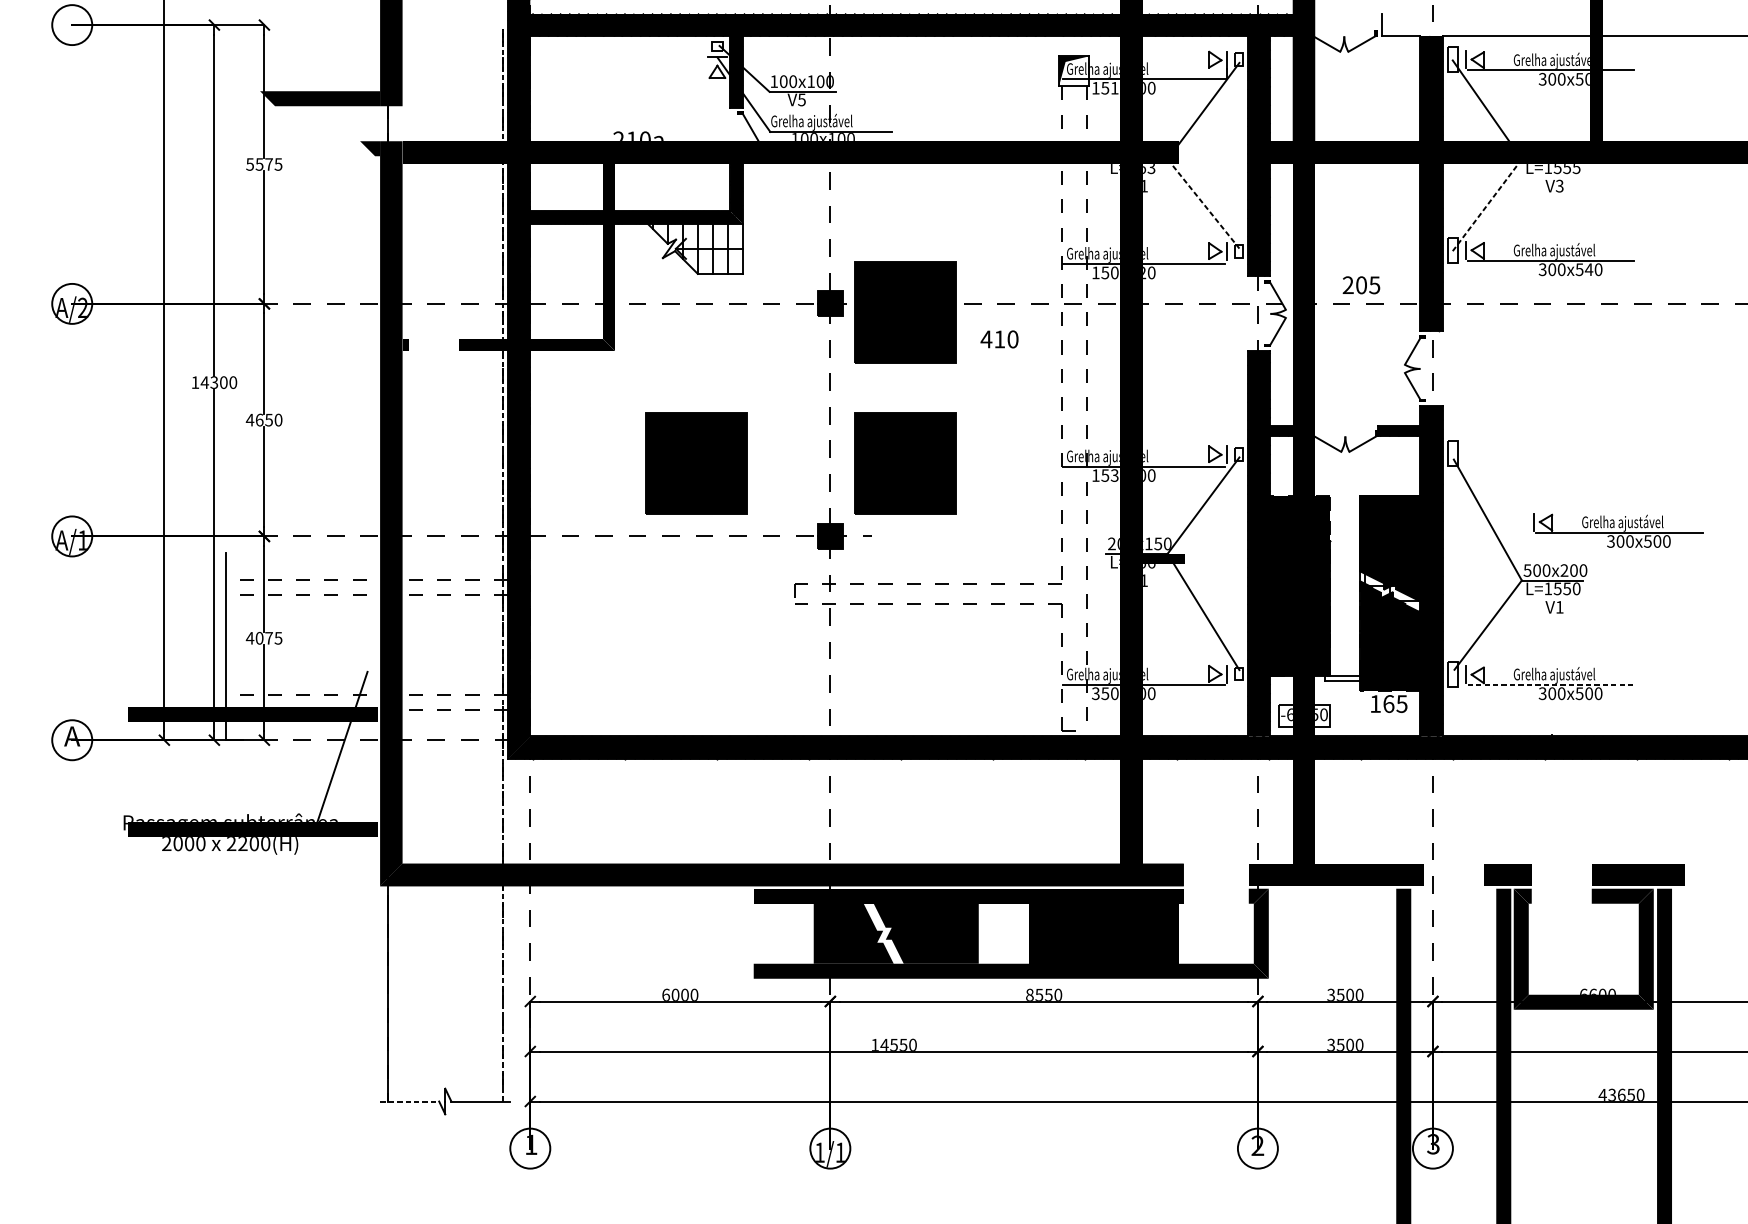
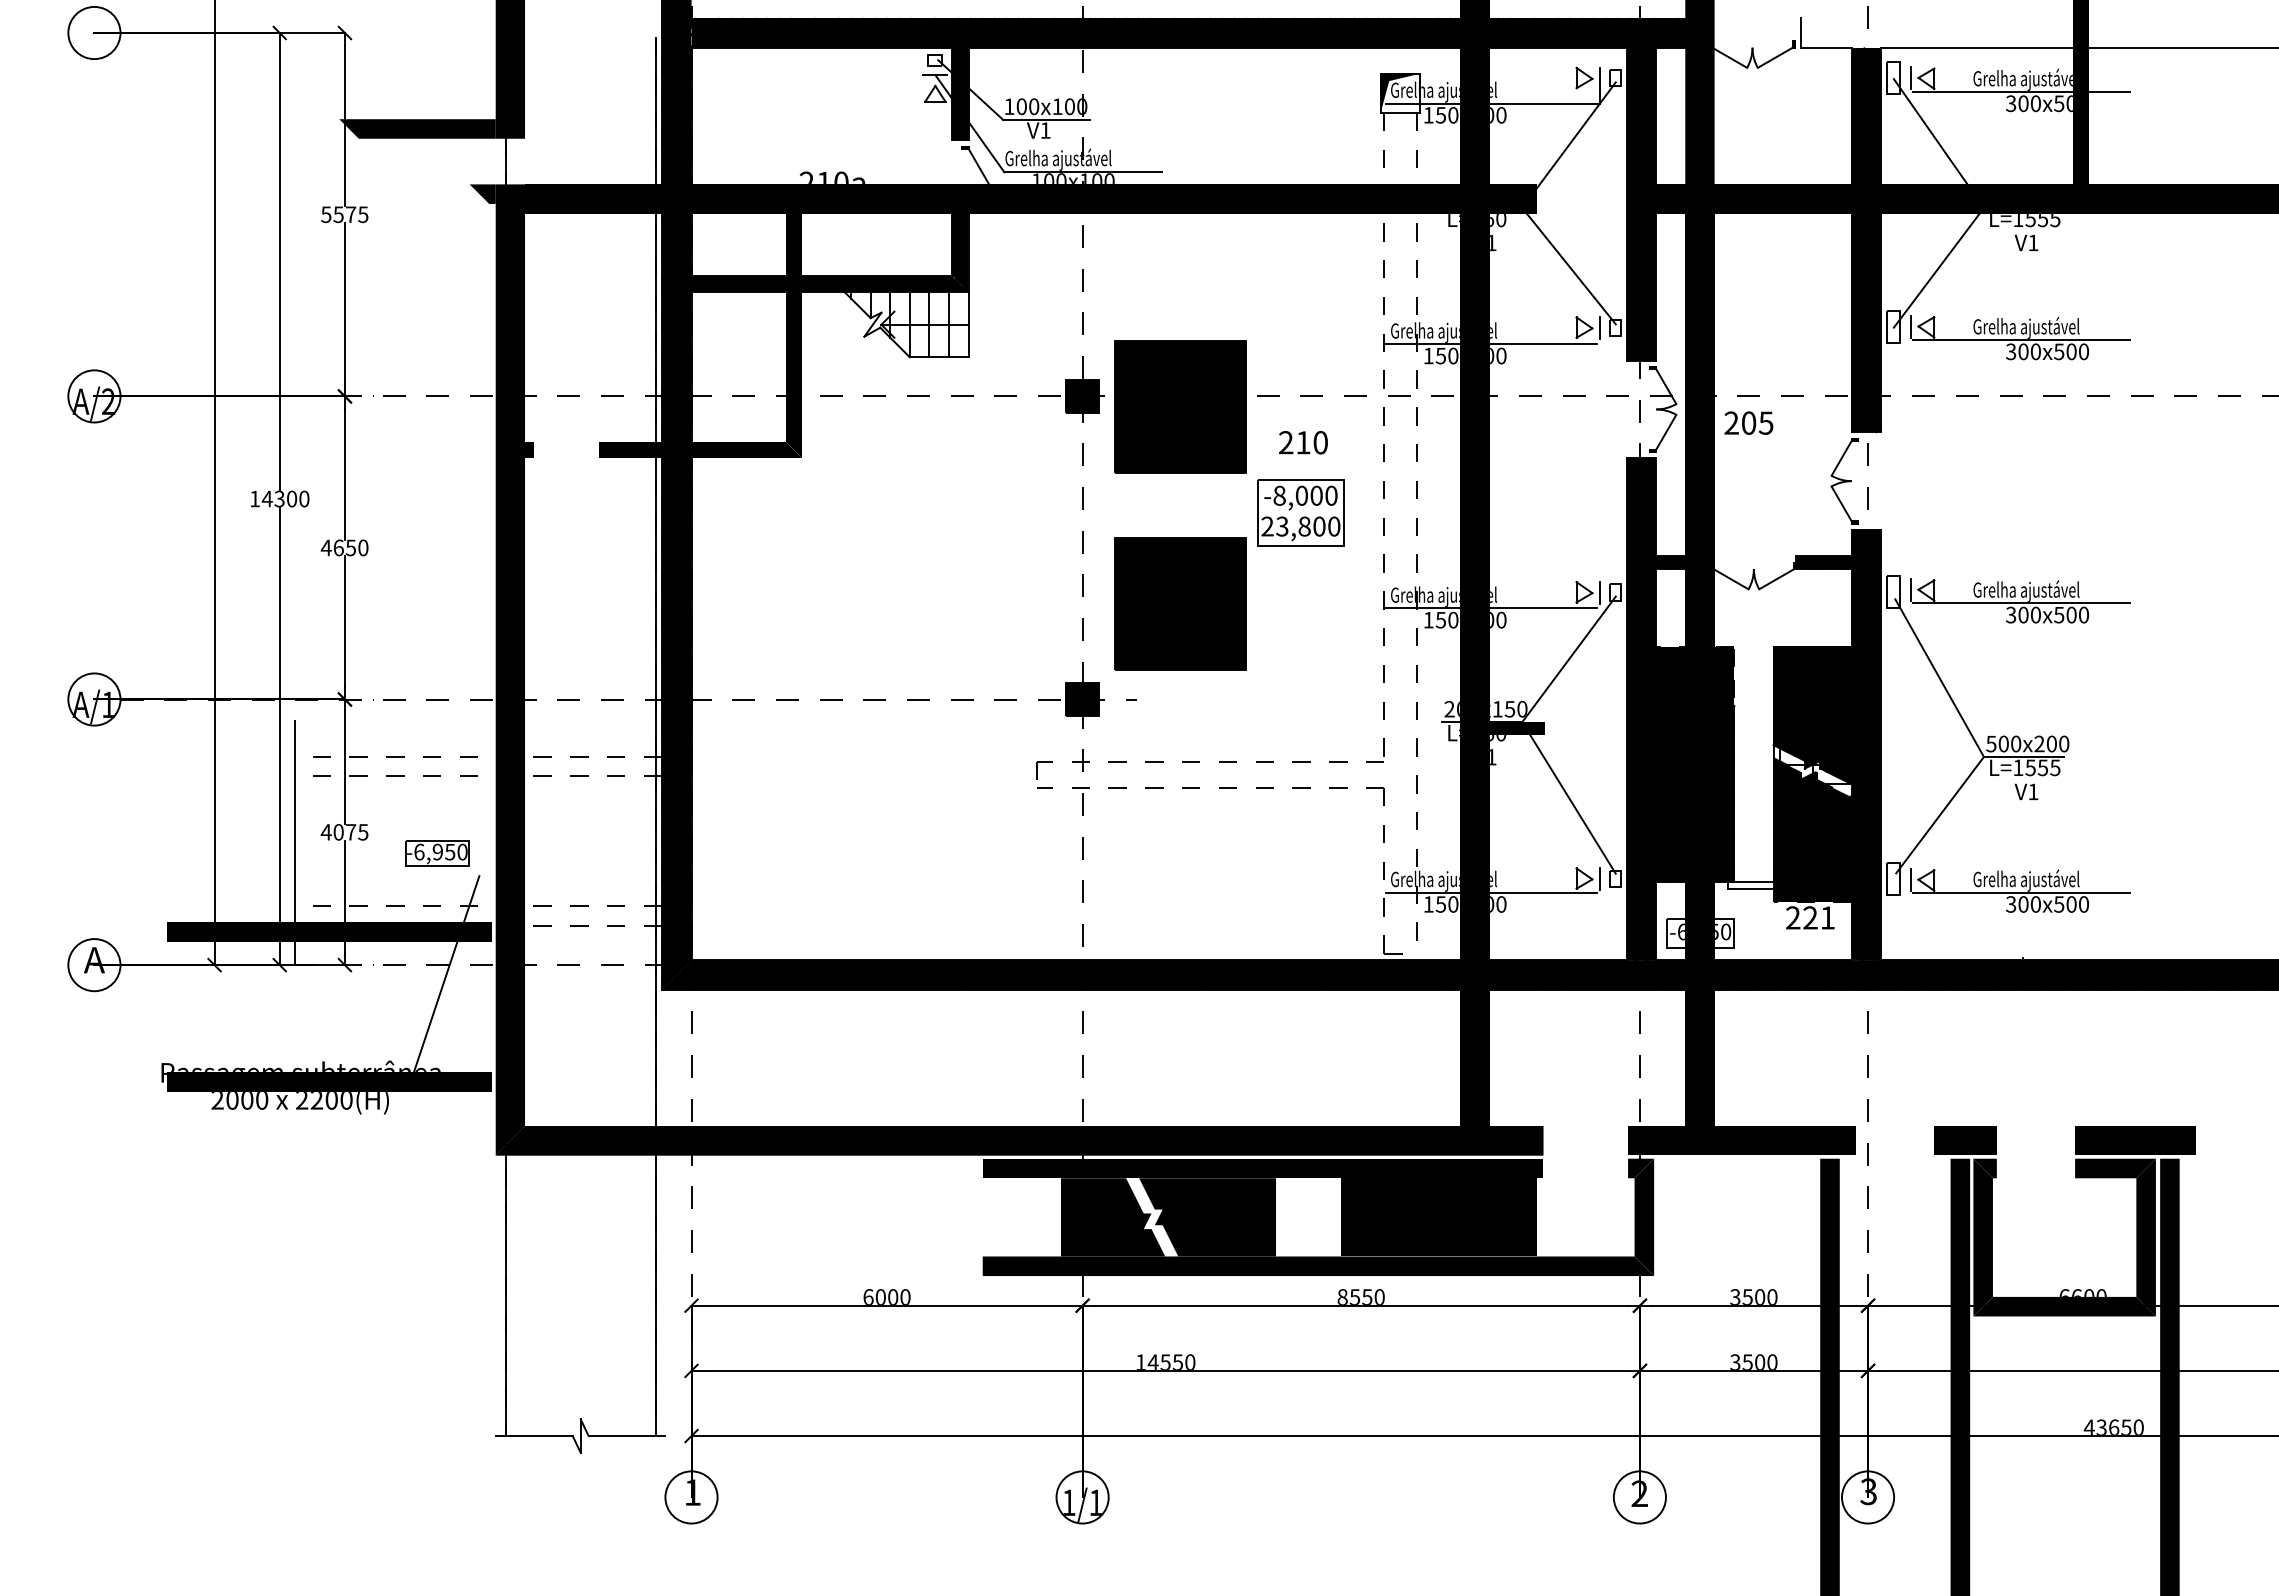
text: (1114, 88) -> (1453, 115), 151 -> 150
text: (801, 99) -> (1045, 130), V5 -> V1
text: (1151, 168) -> (1501, 220), L=363 -> L=360
text: (1559, 185) -> (2033, 242), V3 -> V1
line: (1203, 204) -> (1569, 266), dashed -> solid
line: (1486, 205) -> (1938, 267), dashed -> solid
text: (1589, 269) -> (2071, 351), 540 -> 500
text: (1144, 272) -> (1492, 355), 320 -> 300
text: (1361, 284) -> (1748, 422), moved
text: (986, 339) -> (1285, 442), 410 -> 210
part: (997, 392) -> (1300, 512), added
part: (696, 462) -> (908, 603), removed
text: (1114, 475) -> (1453, 620), 153 -> 150
part: (1618, 530) -> (2020, 600), moved
line: (502, 564) -> (655, 736), dashed -> solid
text: (1151, 566) -> (1501, 738), L=366 -> L=360
text: (1576, 588) -> (2055, 767), L=1550 -> L=1555
part: (335, 654) -> (437, 853), added
line: (1550, 684) -> (2021, 892), dashed -> solid
text: (1095, 693) -> (1428, 904), 350 -> 150
text: (1388, 703) -> (1810, 917), 165 -> 221
line: (409, 1101) -> (534, 1436), dashed -> solid

